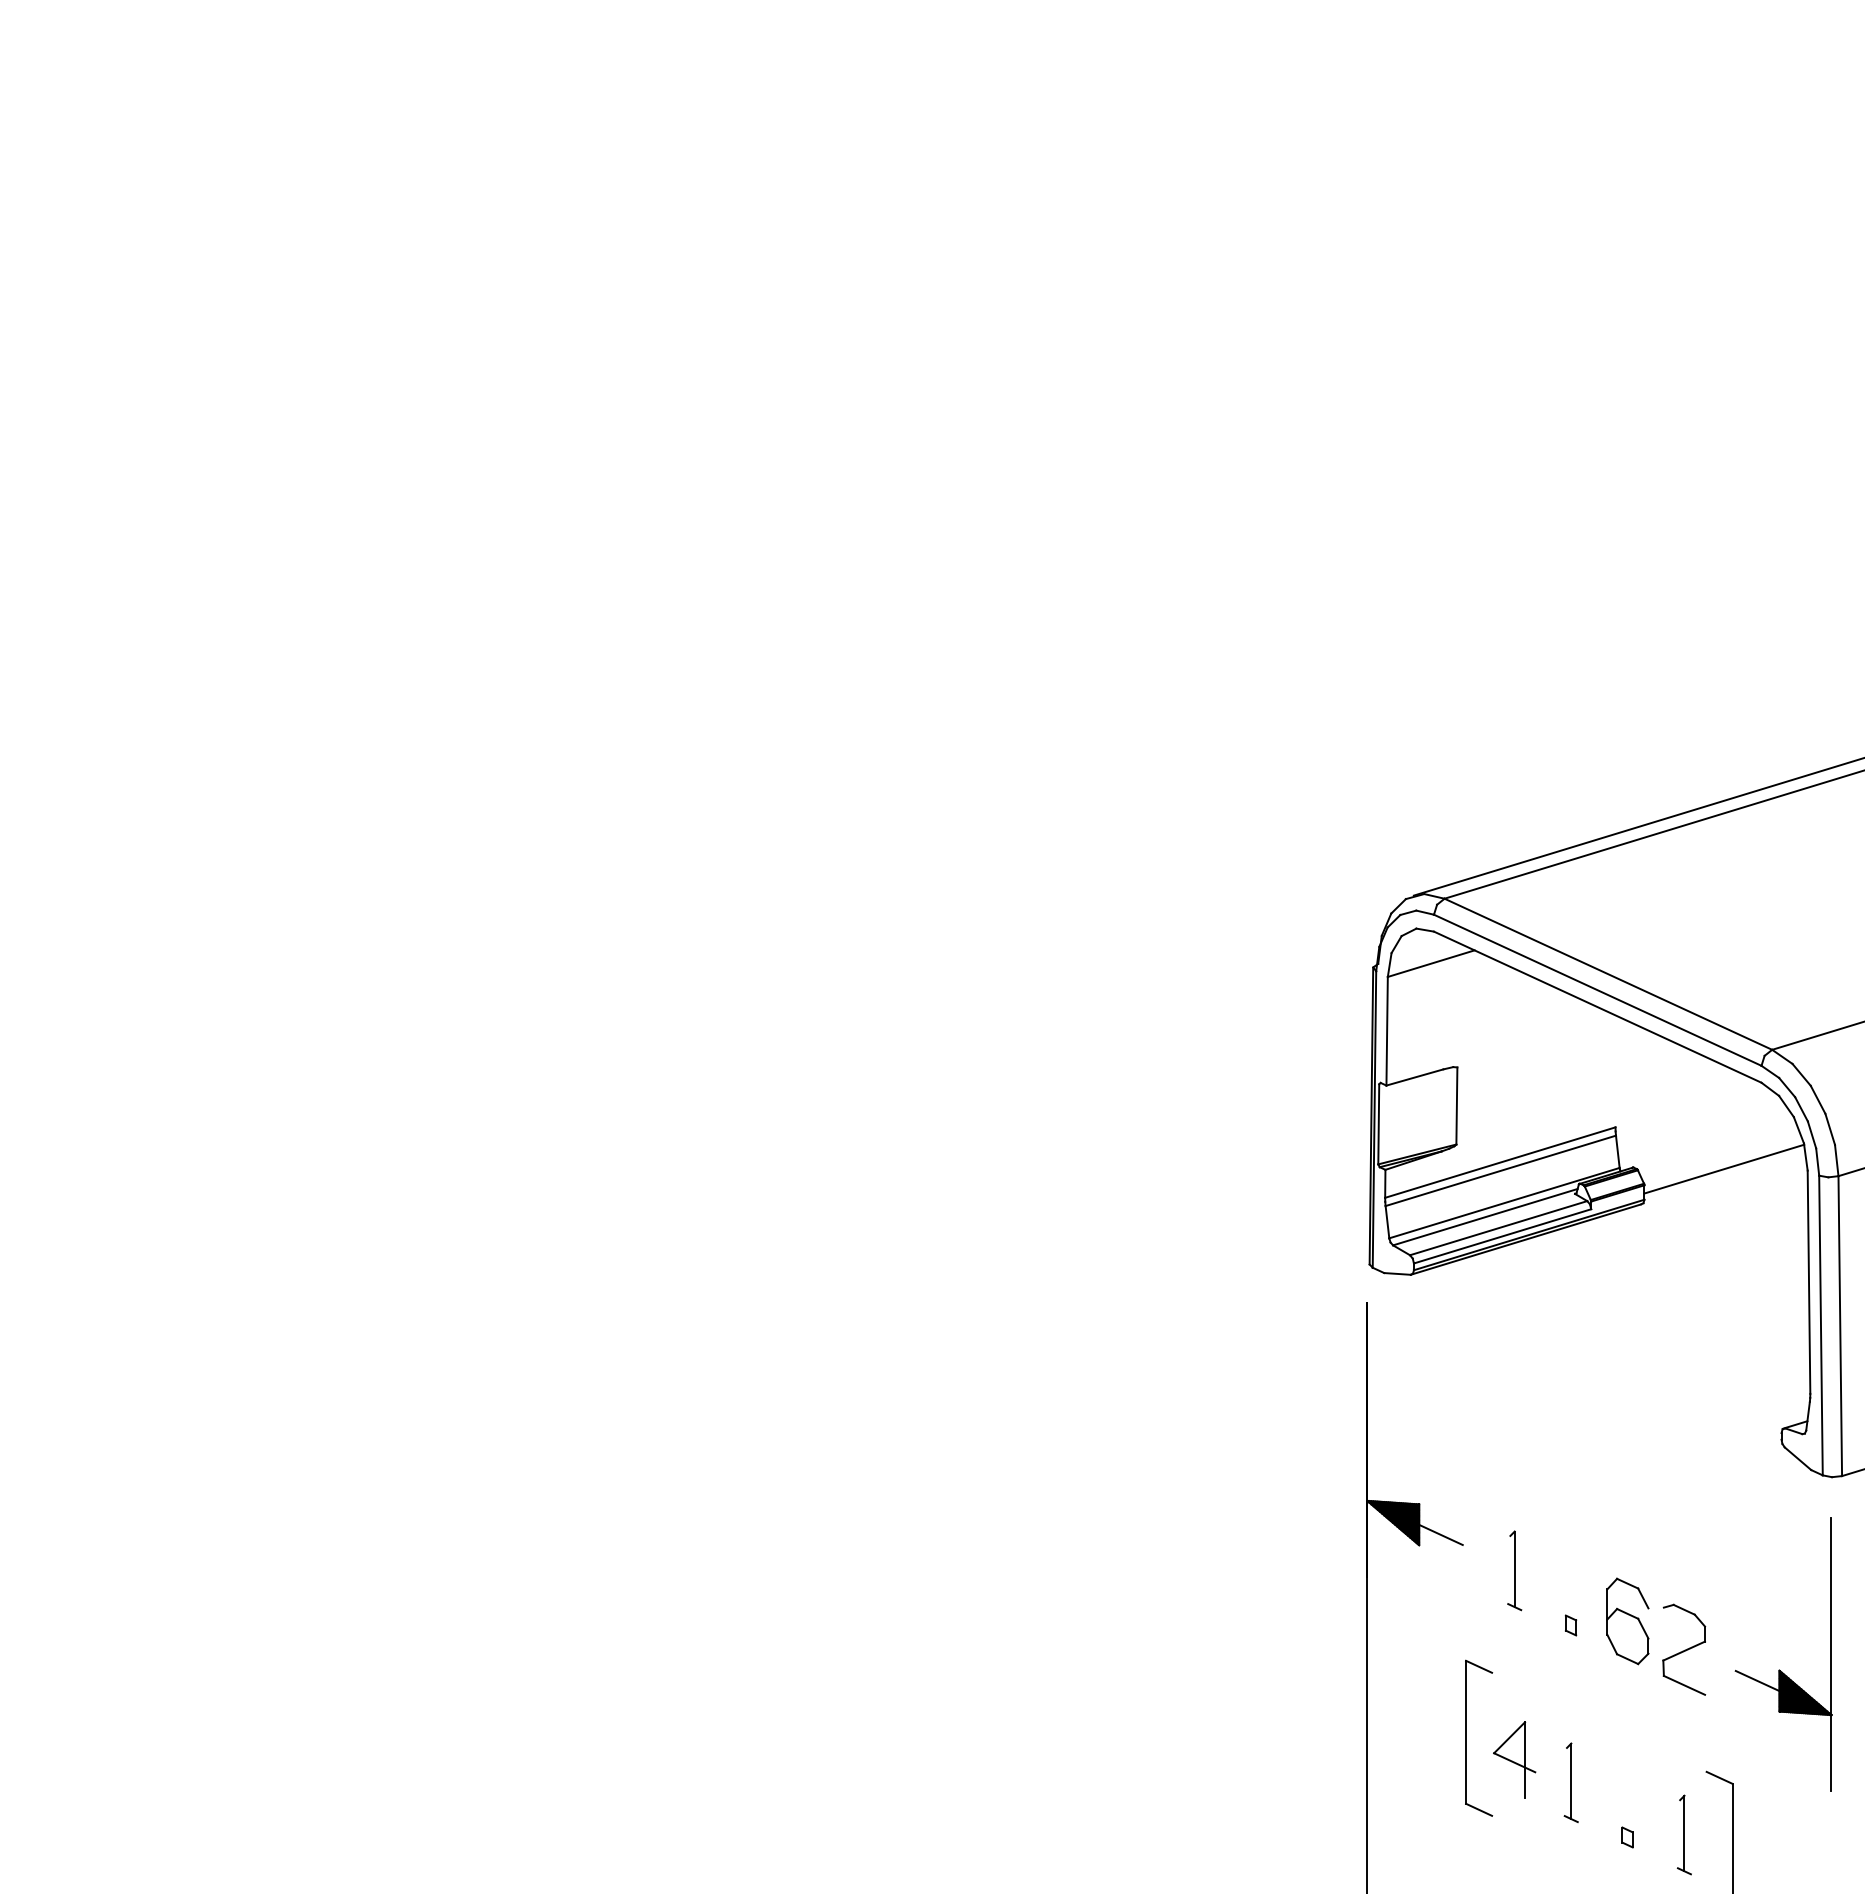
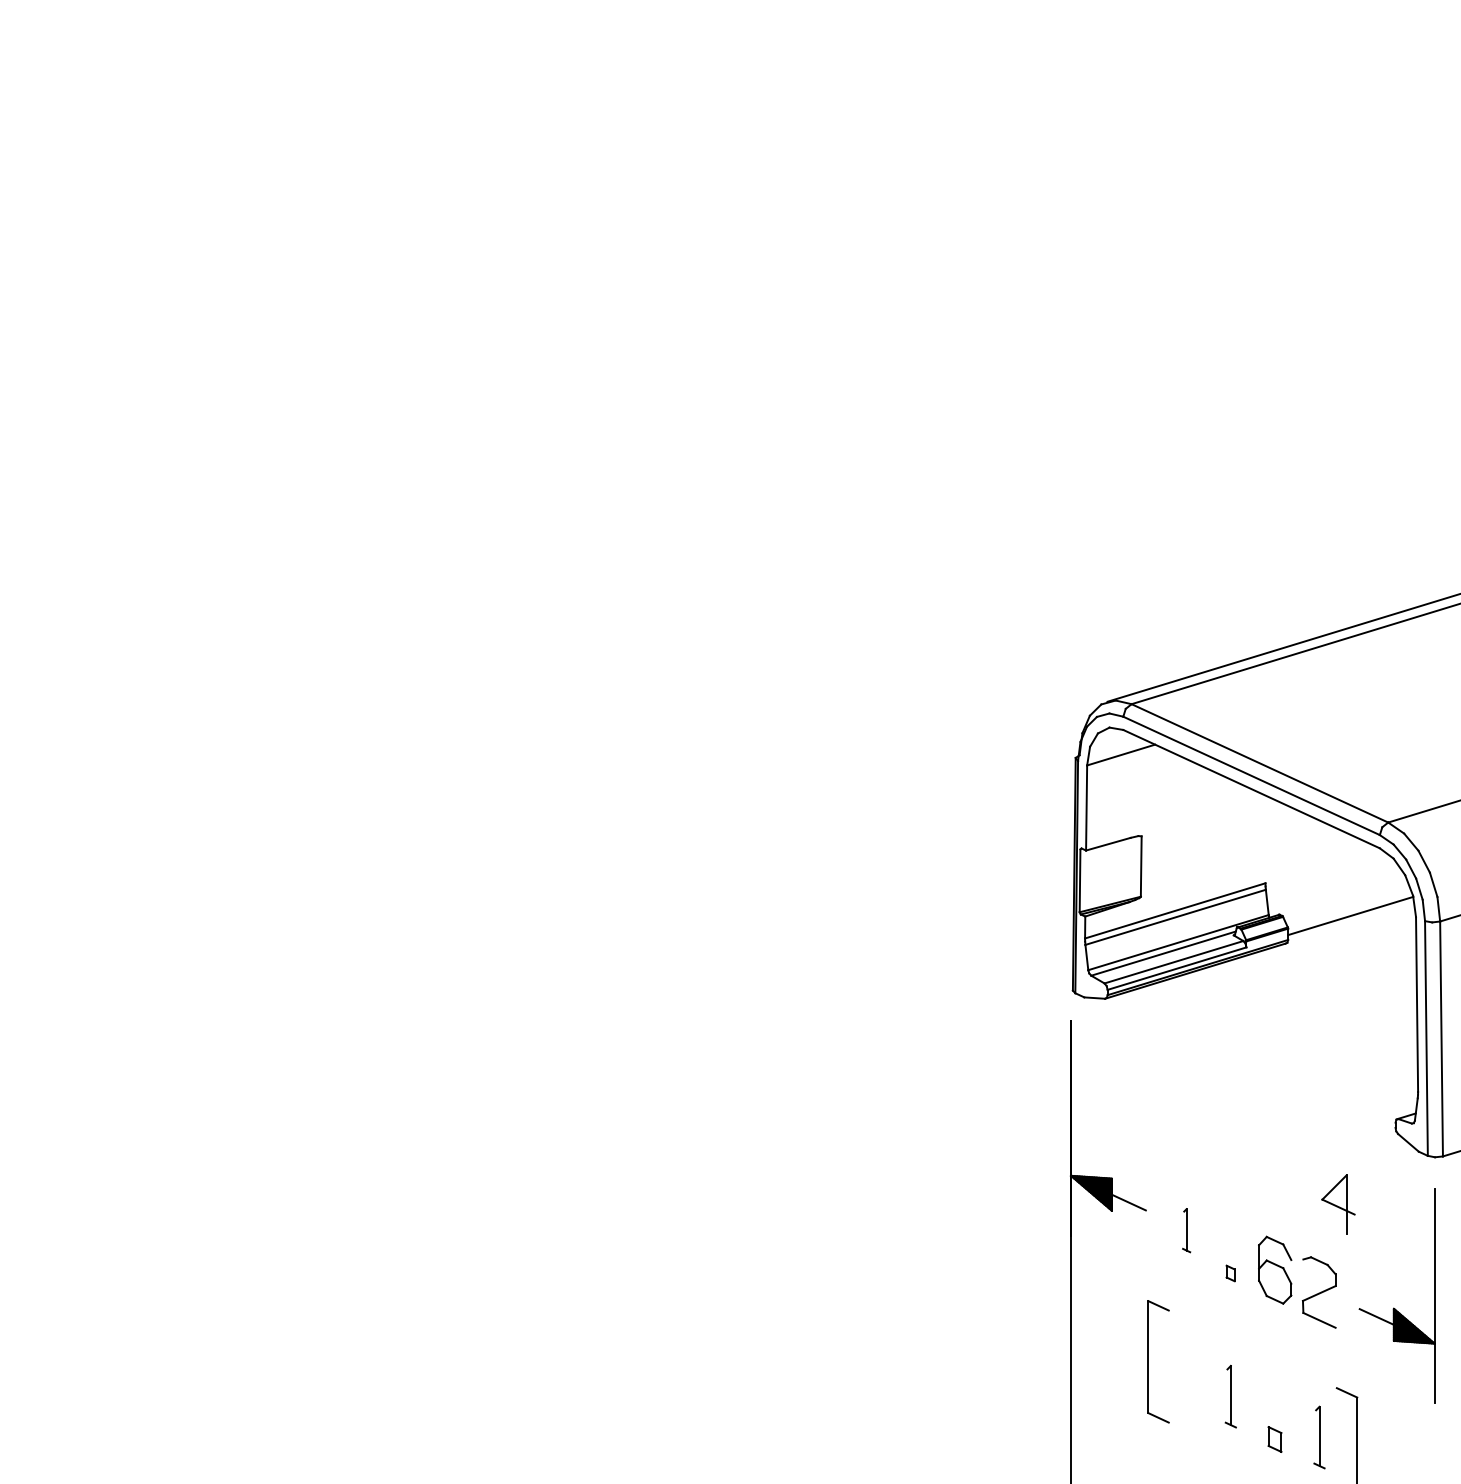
part: (1514, 1570) -> (1186, 1230), size x0.7
part: (1514, 1759) -> (1338, 1204), moved
part: (1627, 1837) -> (1274, 1439), size x1.6

